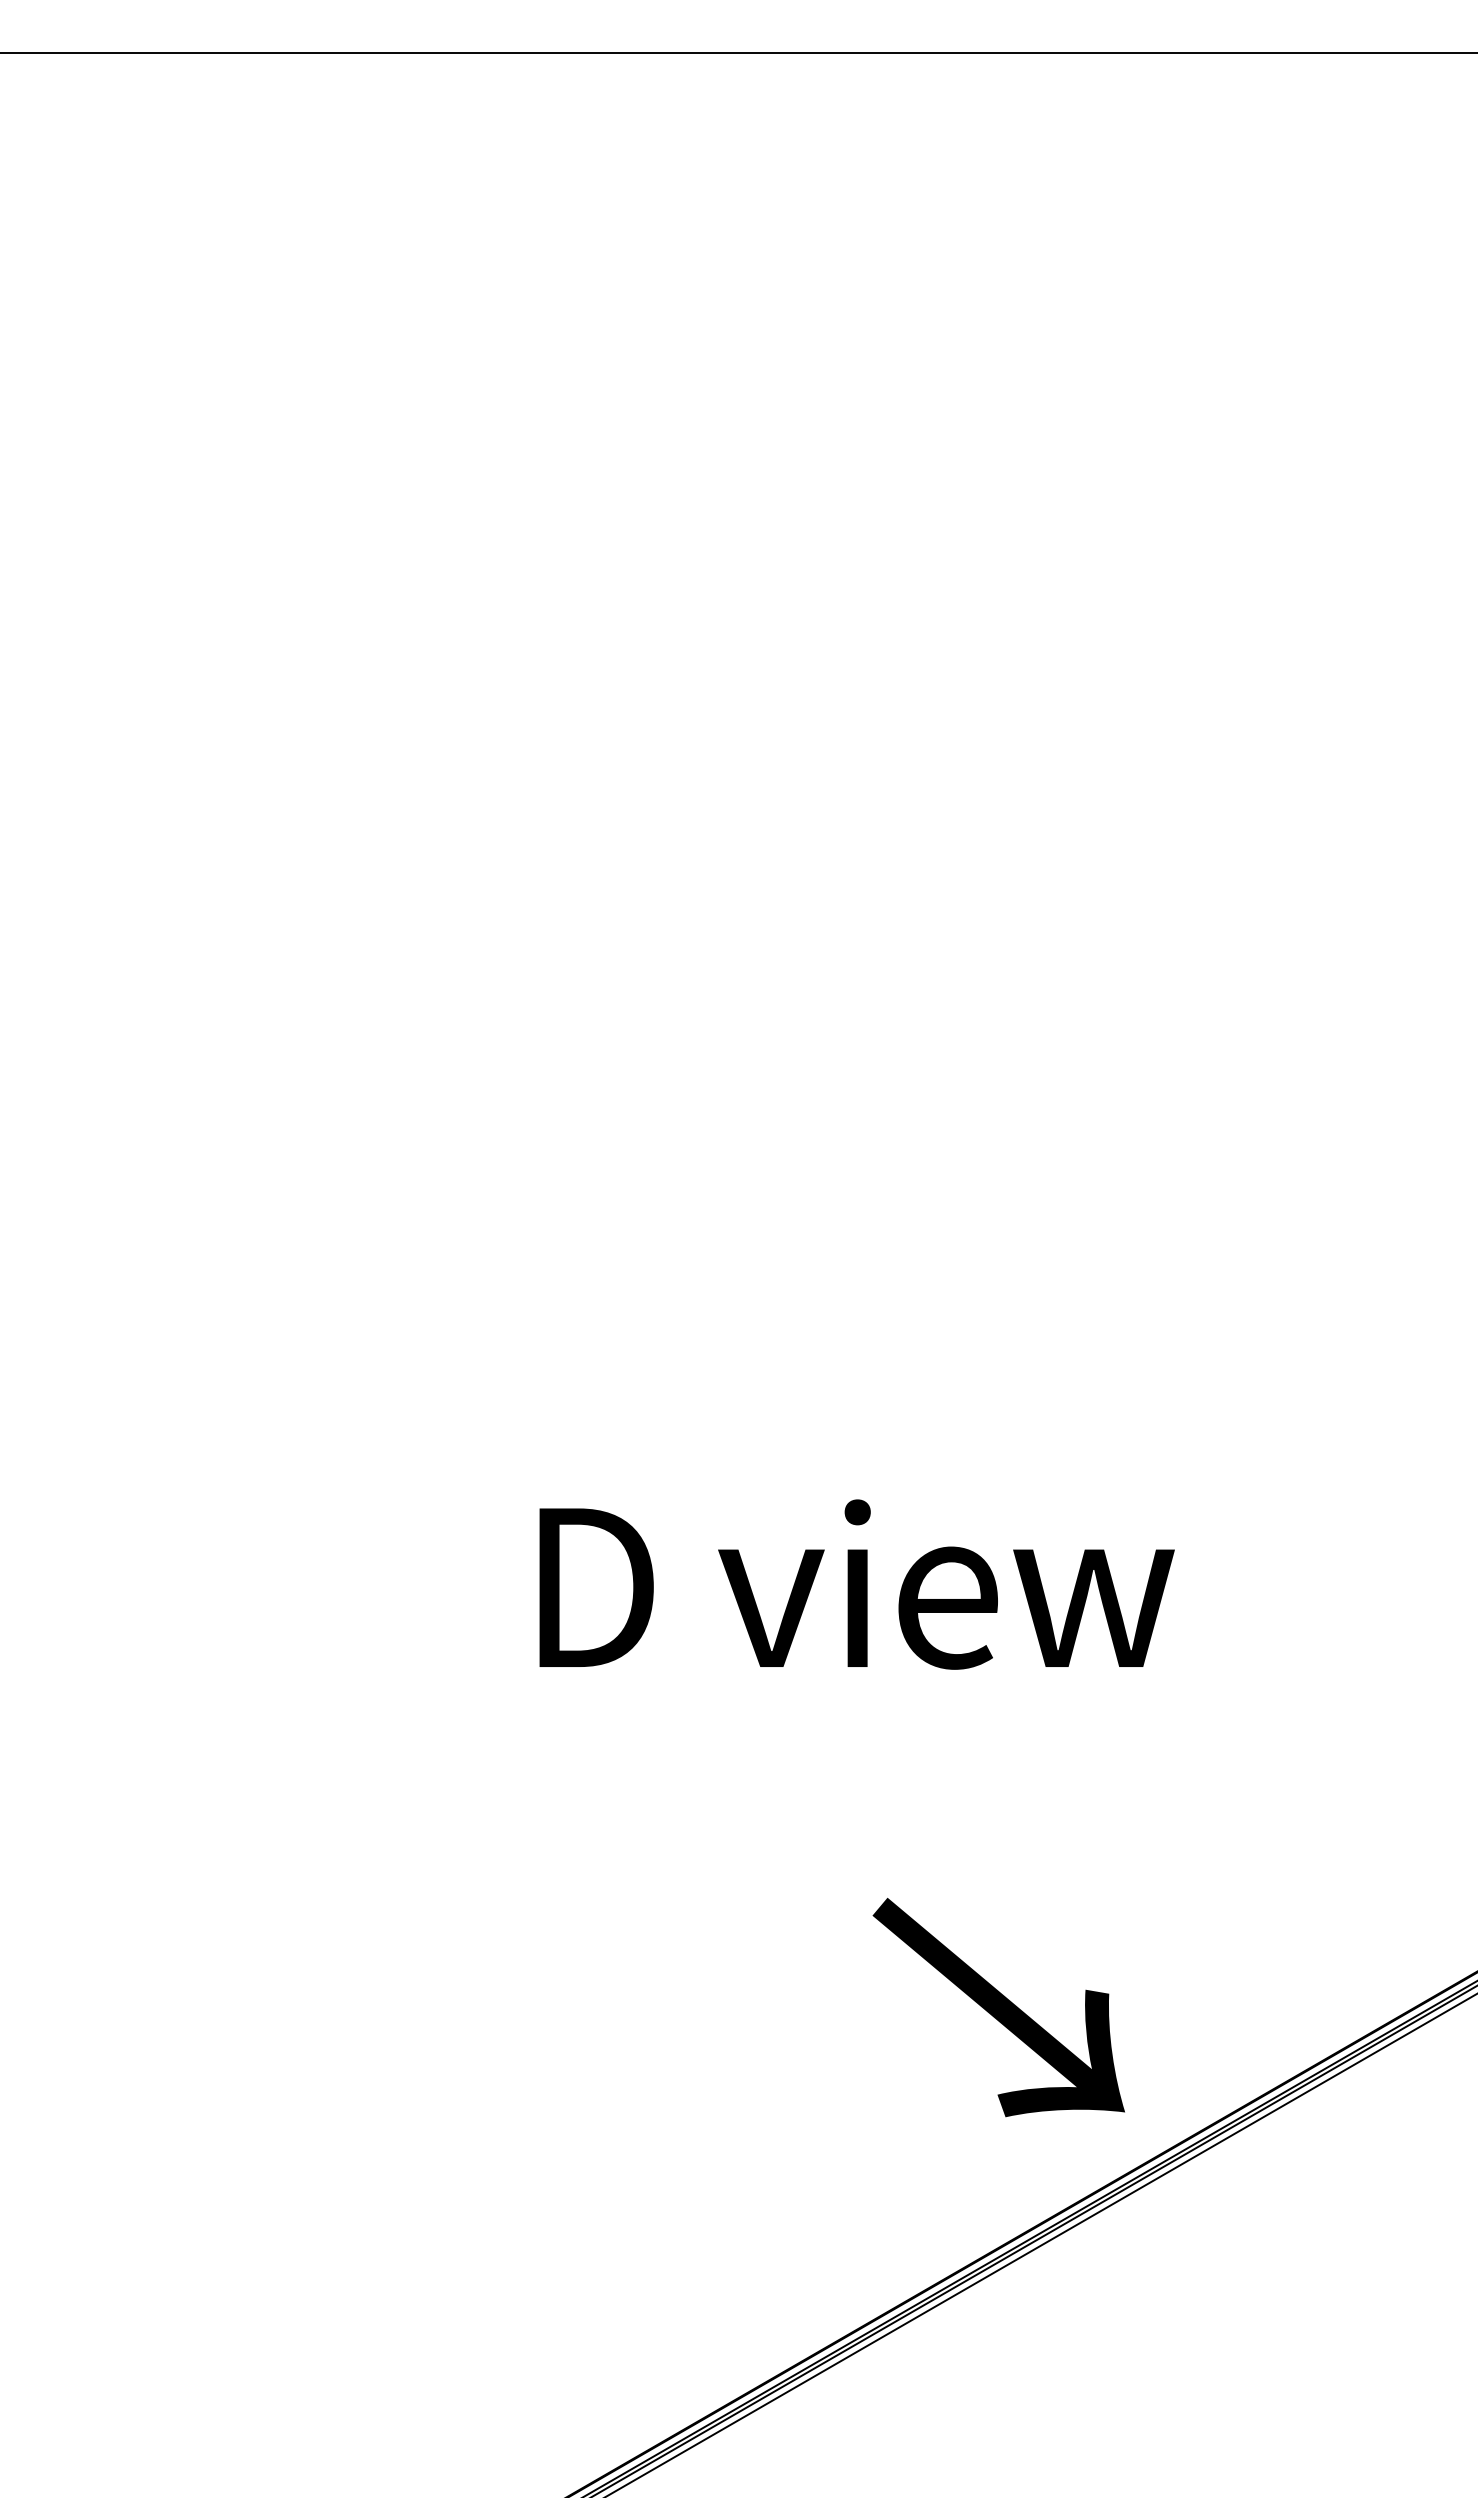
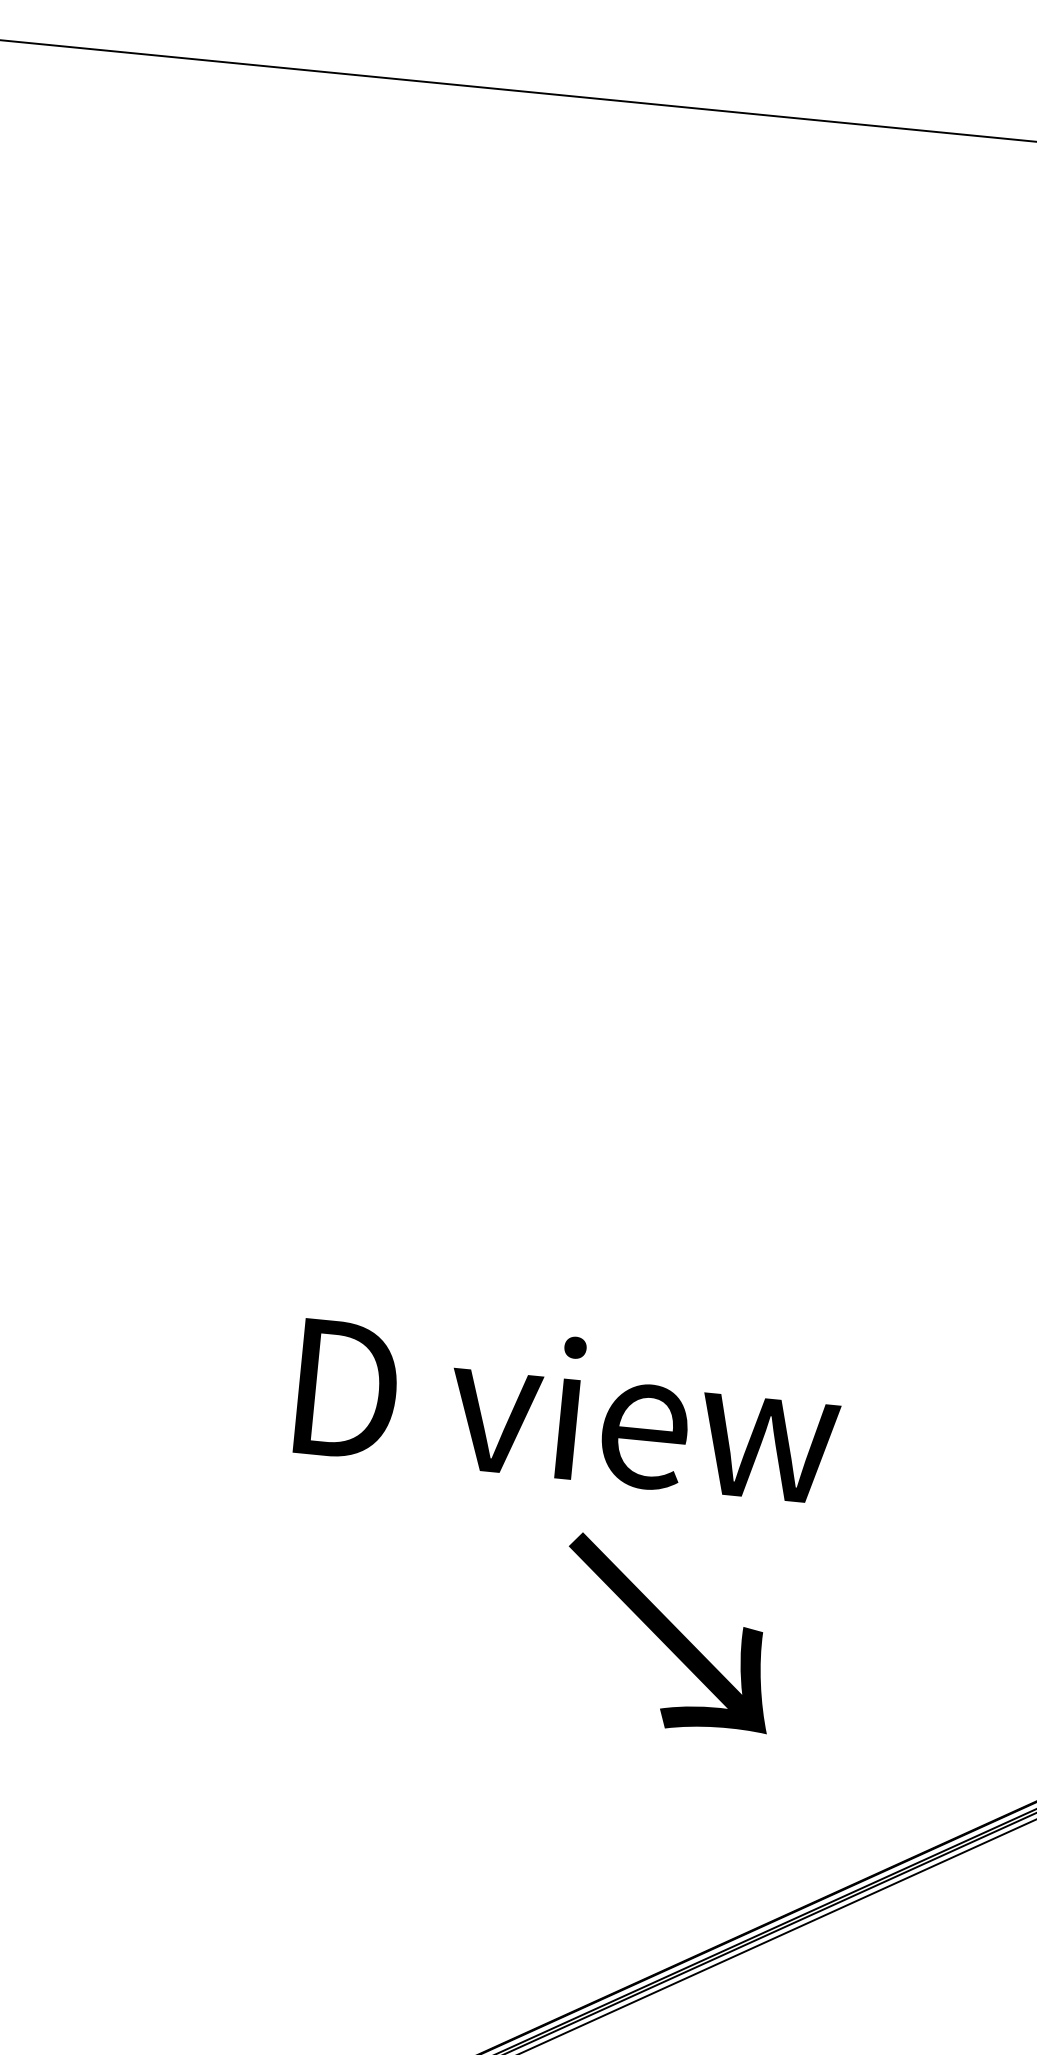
text: (998, 2007) -> (668, 1634), moved

